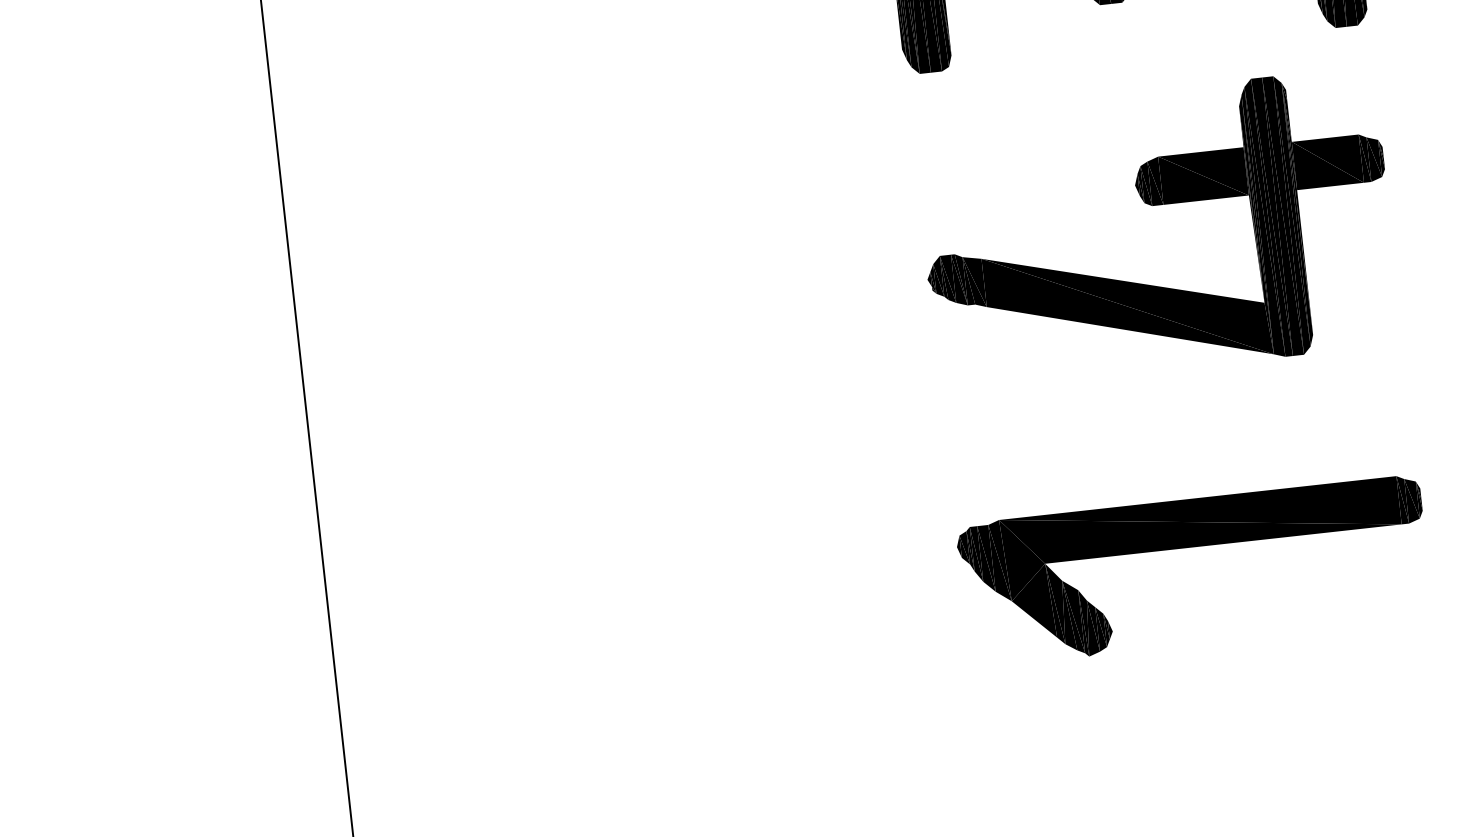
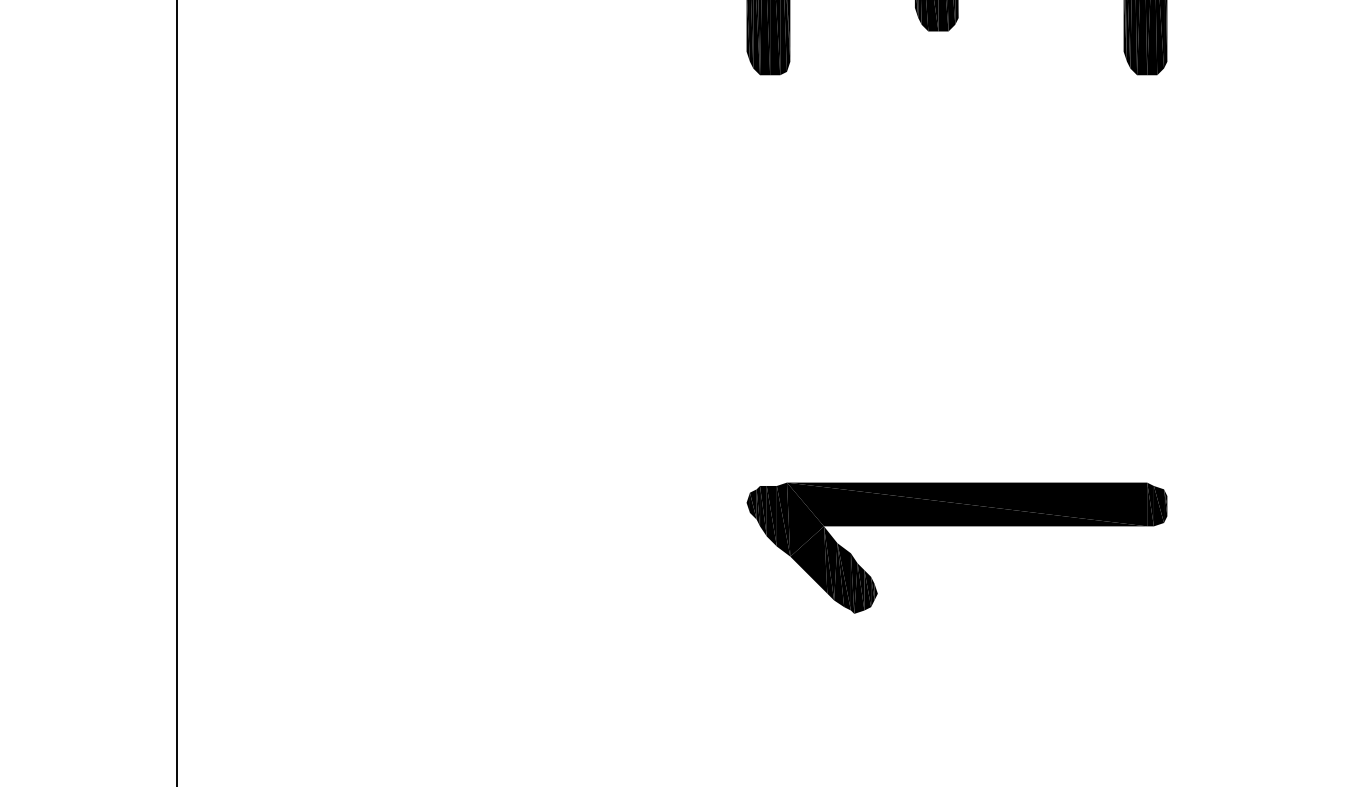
part: (1153, 205) -> (956, 216), removed

